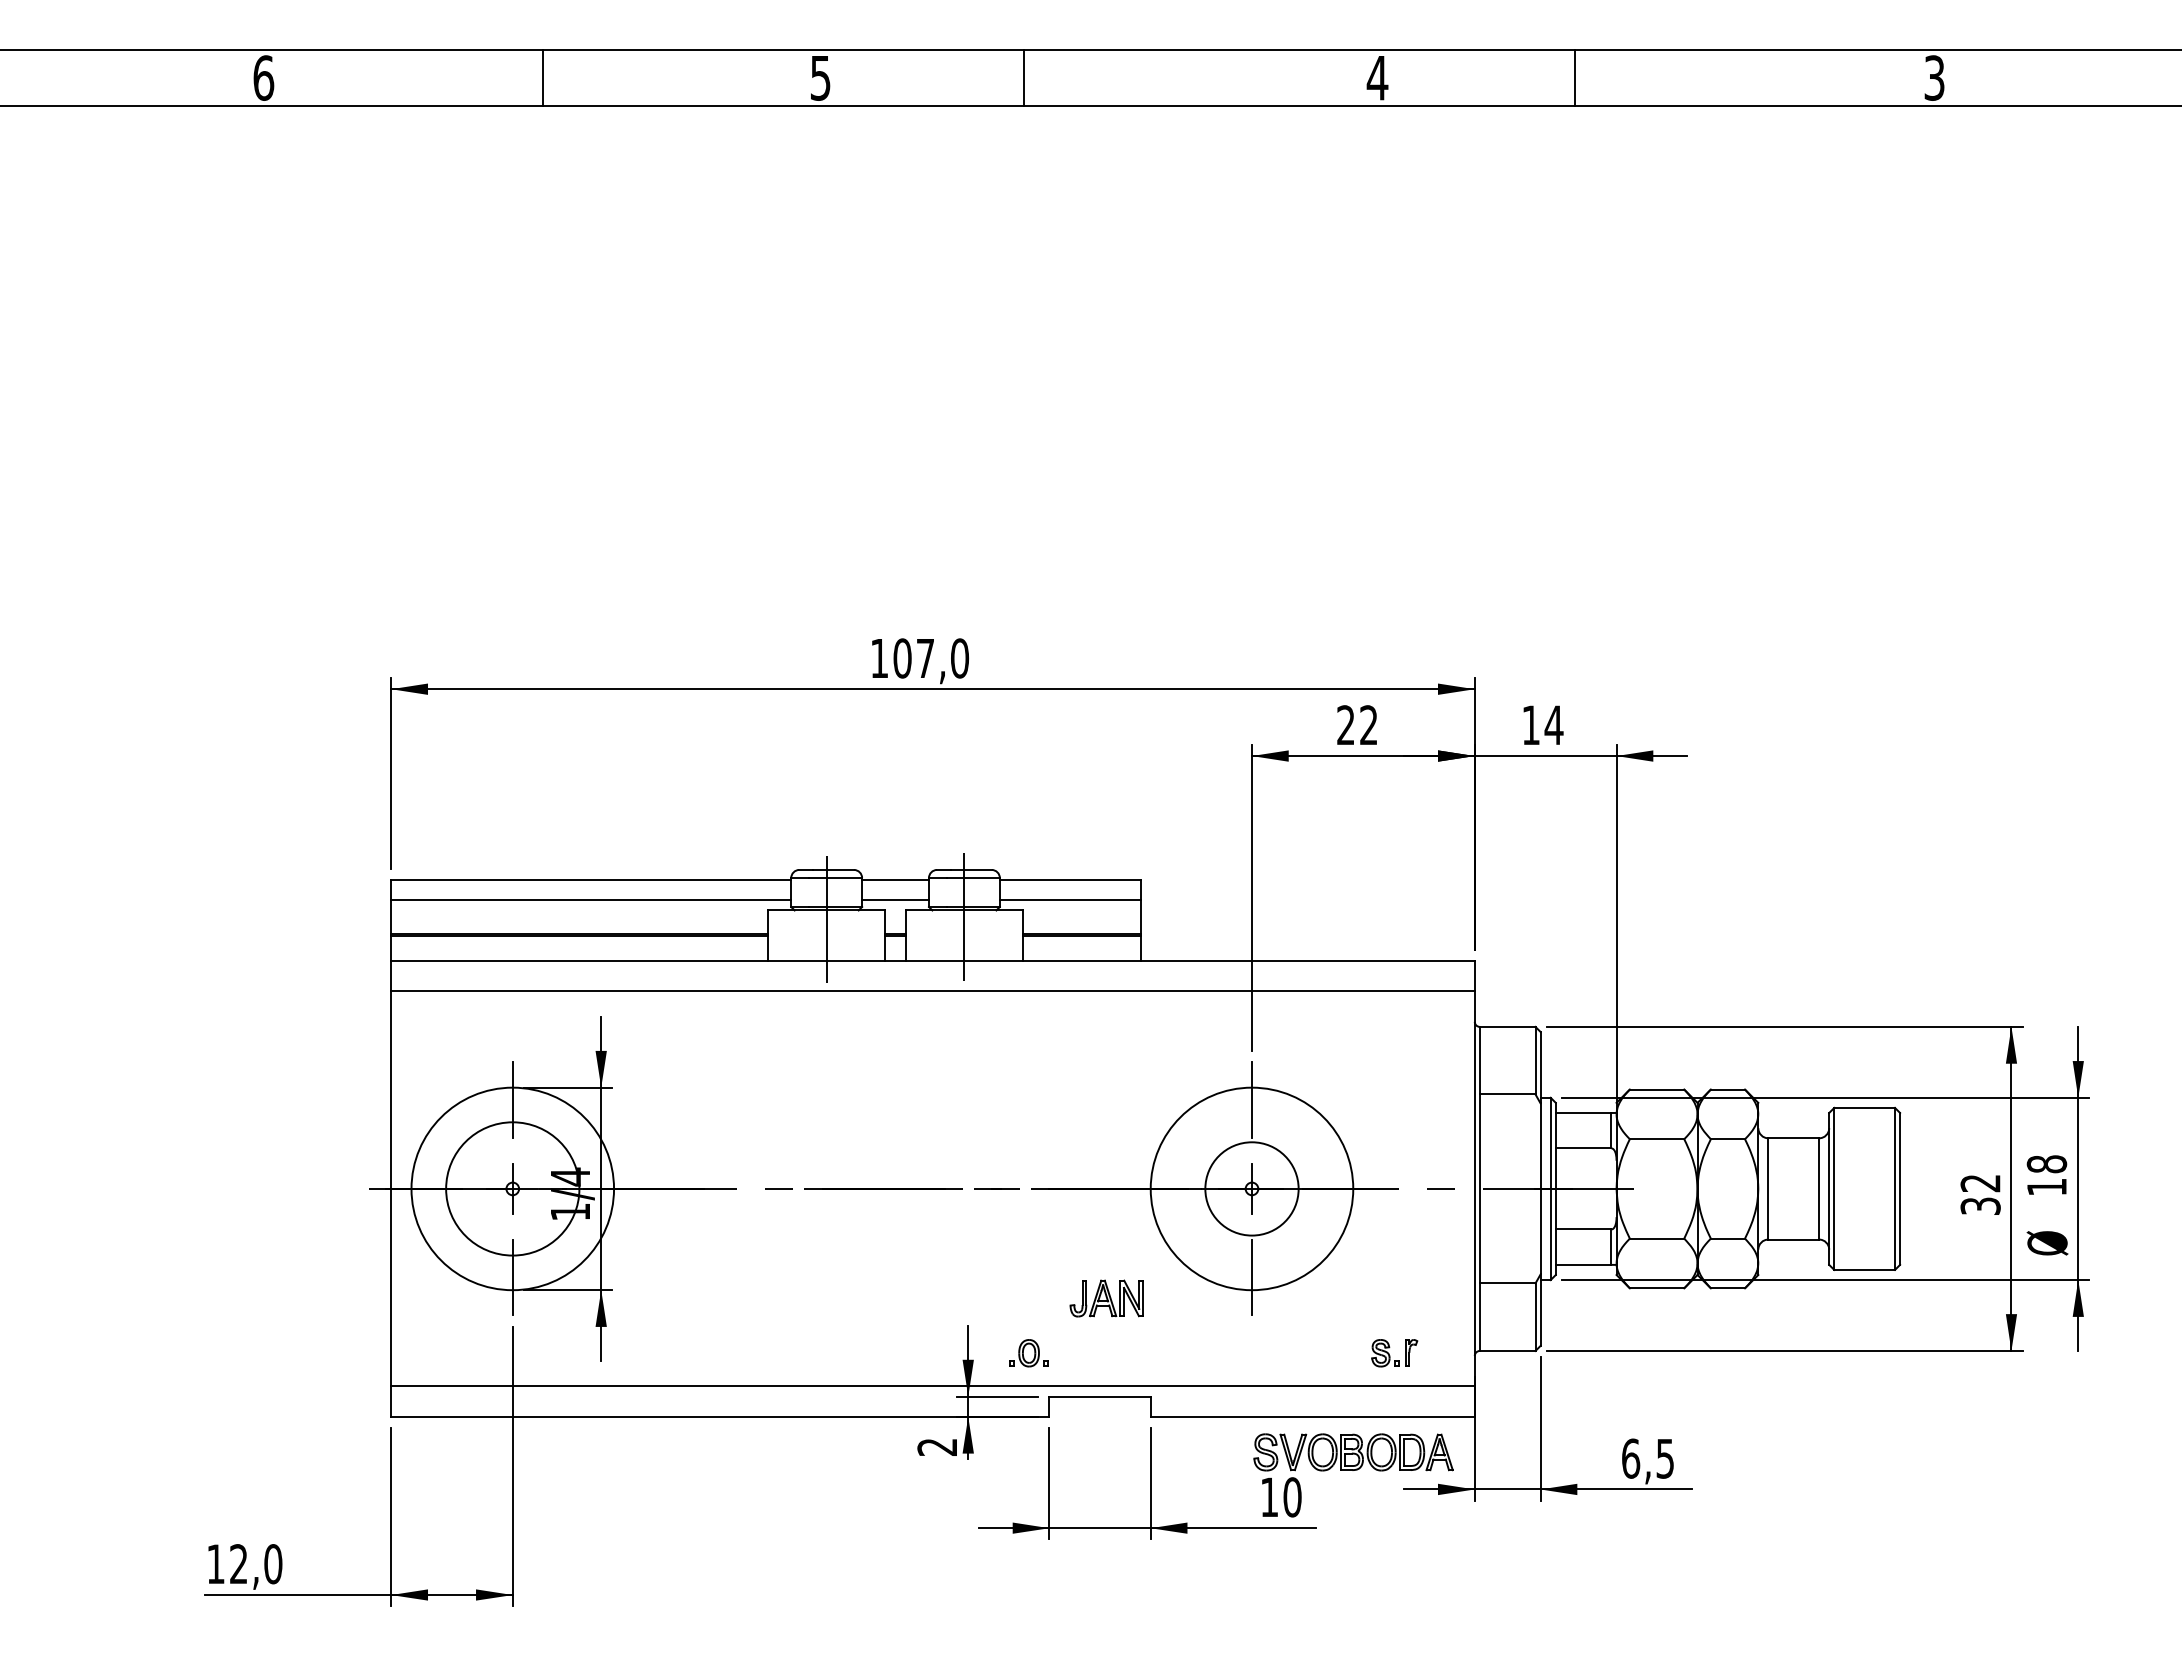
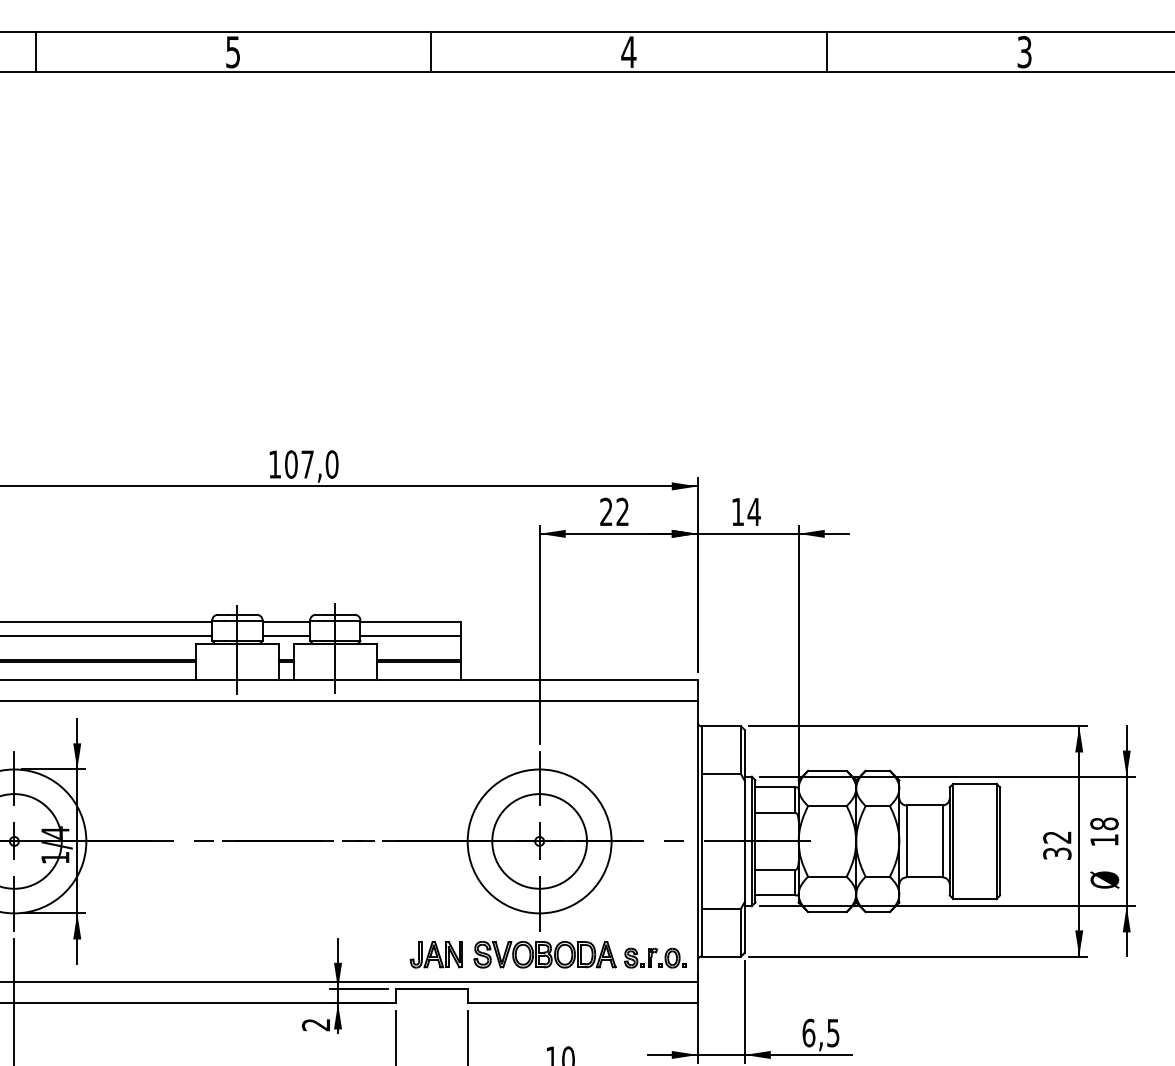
line: (1023, 77) -> (431, 51), moved
line: (1574, 77) -> (827, 51), moved
circle: (1251, 1188) -> (539, 841), size x1.43
part: (1106, 1298) -> (436, 954), moved
part: (1028, 1353) -> (672, 958), moved
part: (1353, 1452) -> (544, 954), moved

